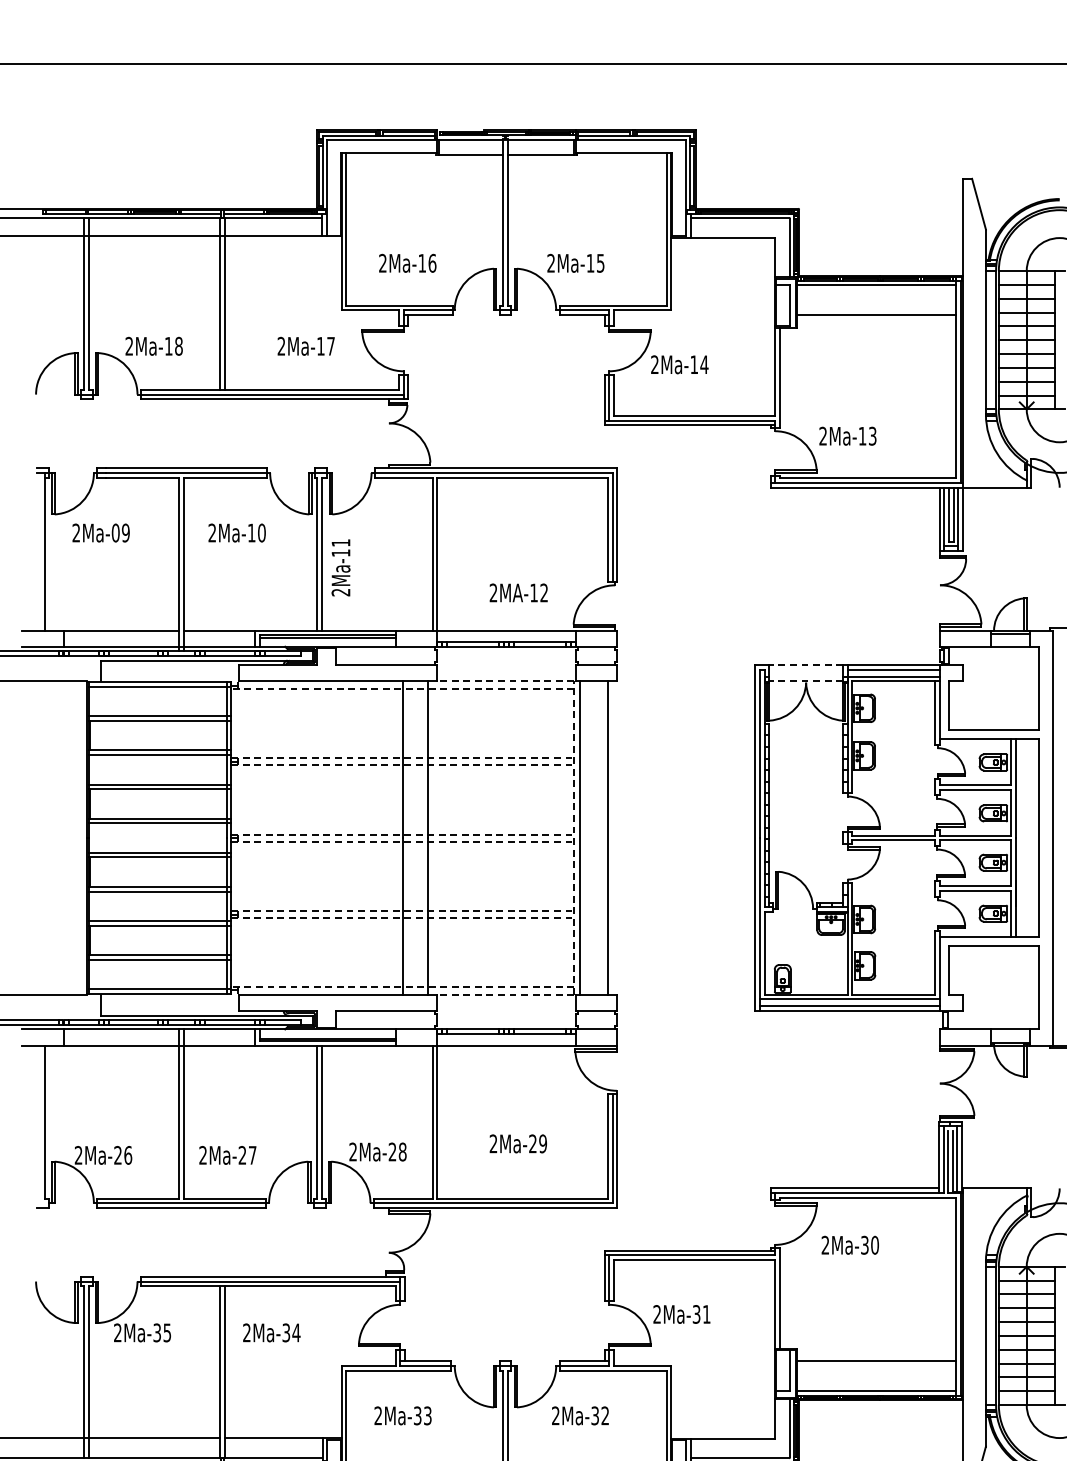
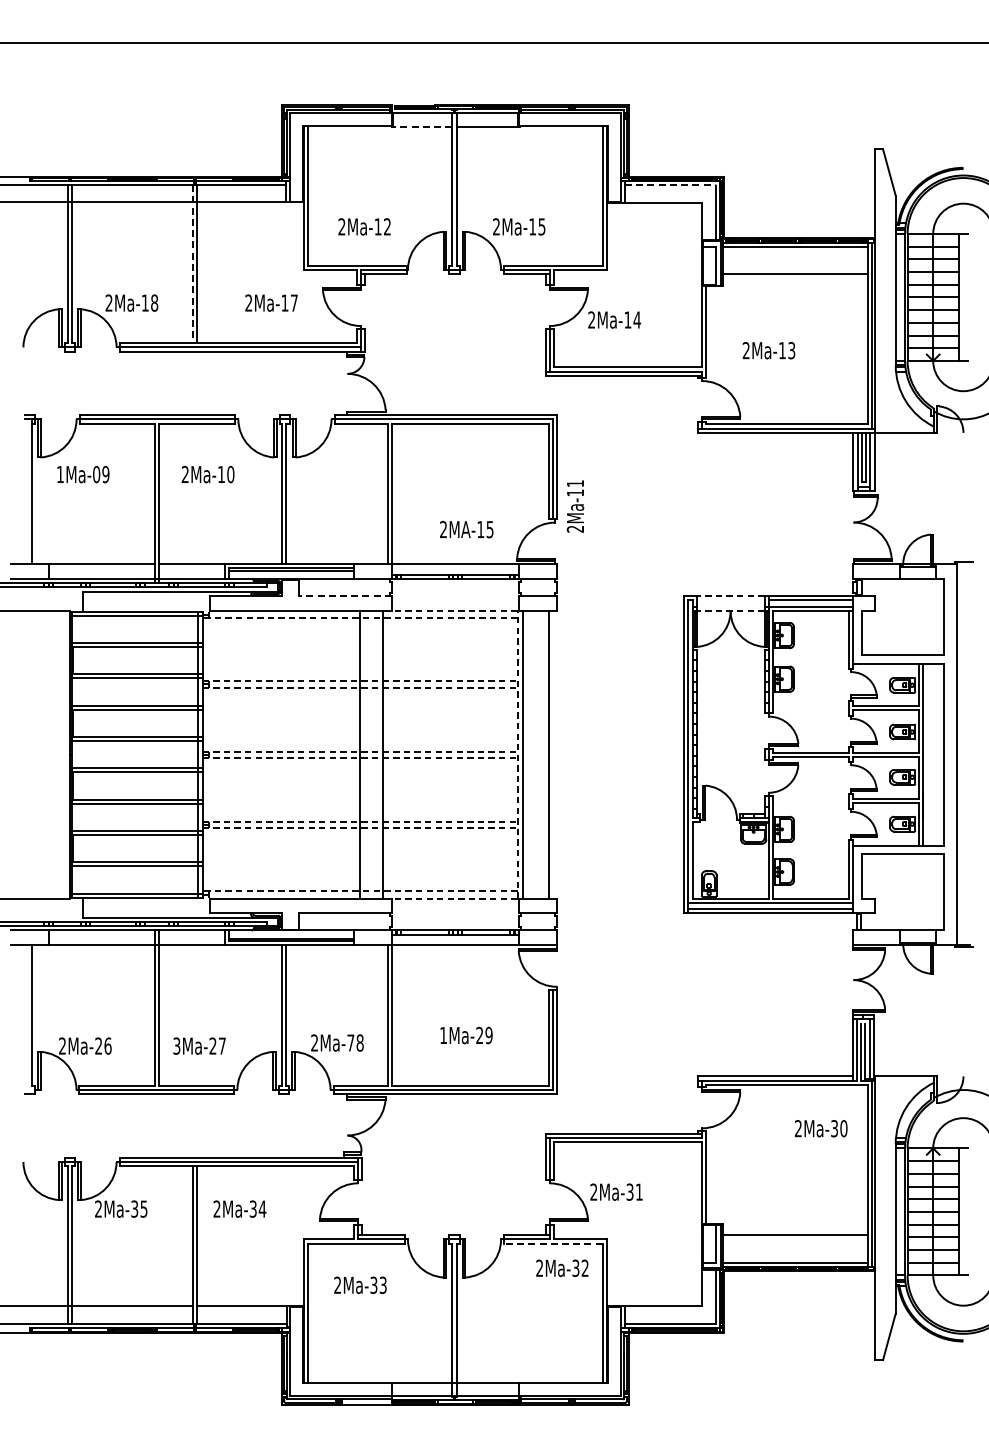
line: (469, 155) -> (421, 127), solid -> dashed
line: (740, 218) -> (670, 185), solid -> dashed
text: (432, 262) -> (387, 226), 2Ma-16 -> 2Ma-12
line: (220, 304) -> (192, 264), solid -> dashed
text: (847, 436) -> (768, 350), moved
text: (76, 531) -> (60, 473), 2Ma-09 -> 1Ma-09
text: (341, 567) -> (575, 506), moved
text: (543, 592) -> (489, 529), 2MA-12 -> 2MA-15
line: (386, 664) -> (345, 595), solid -> dashed
text: (493, 1142) -> (443, 1034), 2Ma-29 -> 1Ma-29
text: (392, 1151) -> (350, 1042), 2Ma-28 -> 2Ma-78
text: (202, 1155) -> (176, 1046), 2Ma-27 -> 3Ma-27
text: (850, 1245) -> (821, 1128), moved
line: (612, 1370) -> (552, 1243), solid -> dashed
text: (580, 1414) -> (562, 1267), moved

